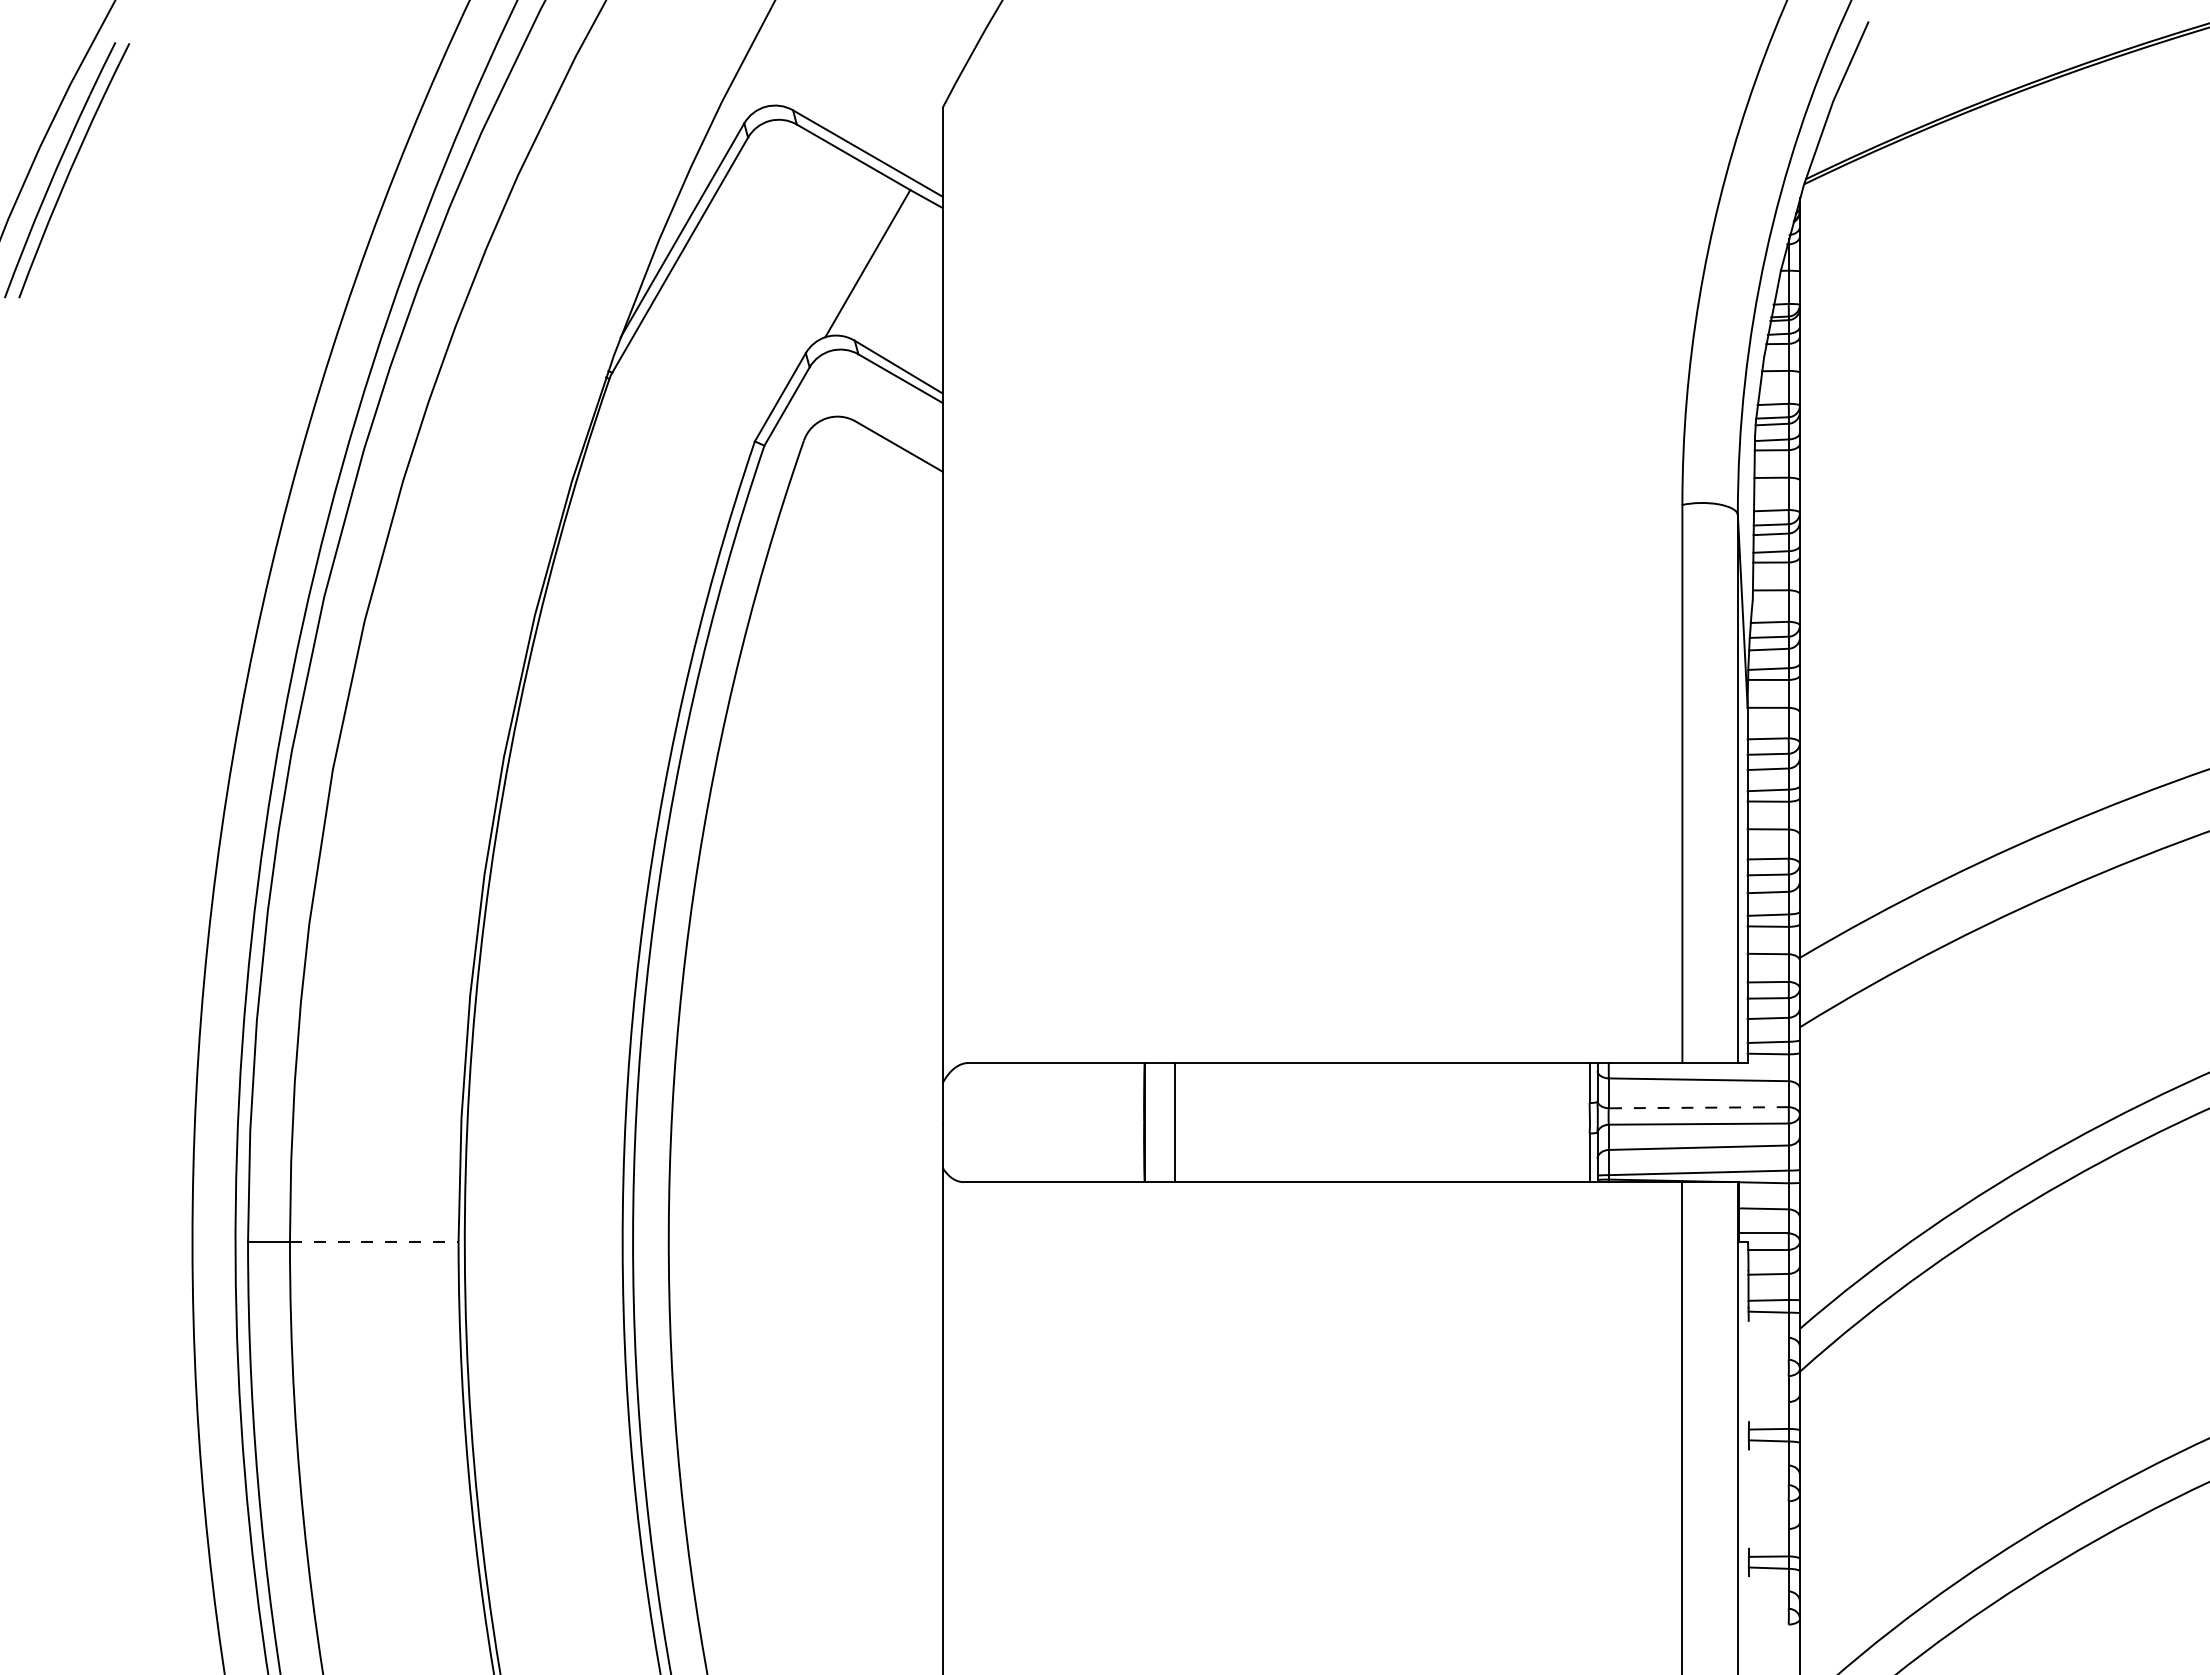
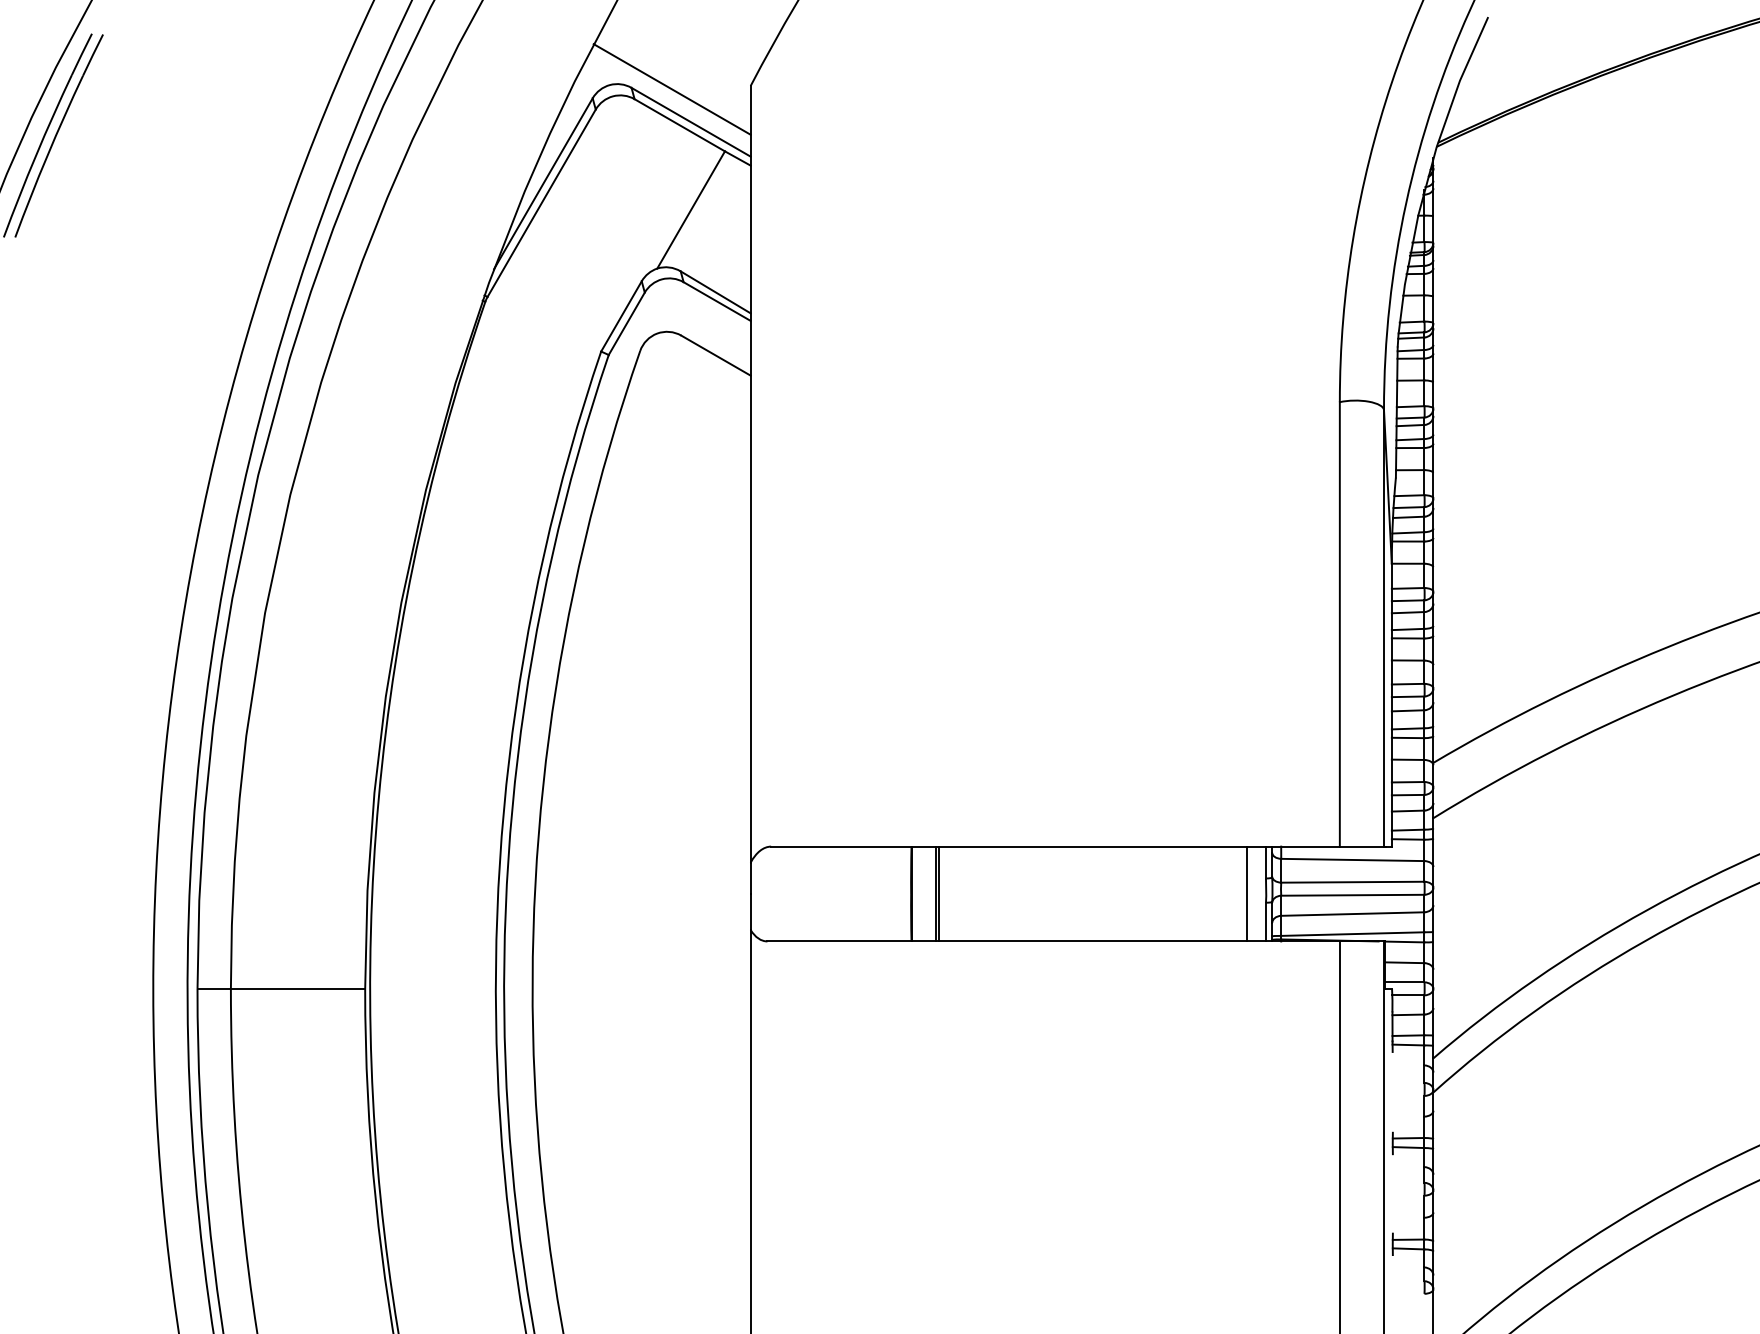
line: (843, 112) -> (671, 89), added
line: (1698, 1107) -> (1352, 882), dashed -> solid
line: (1179, 1122) -> (939, 893), added
line: (1565, 1122) -> (1246, 893), added
line: (374, 1241) -> (298, 988), dashed -> solid

